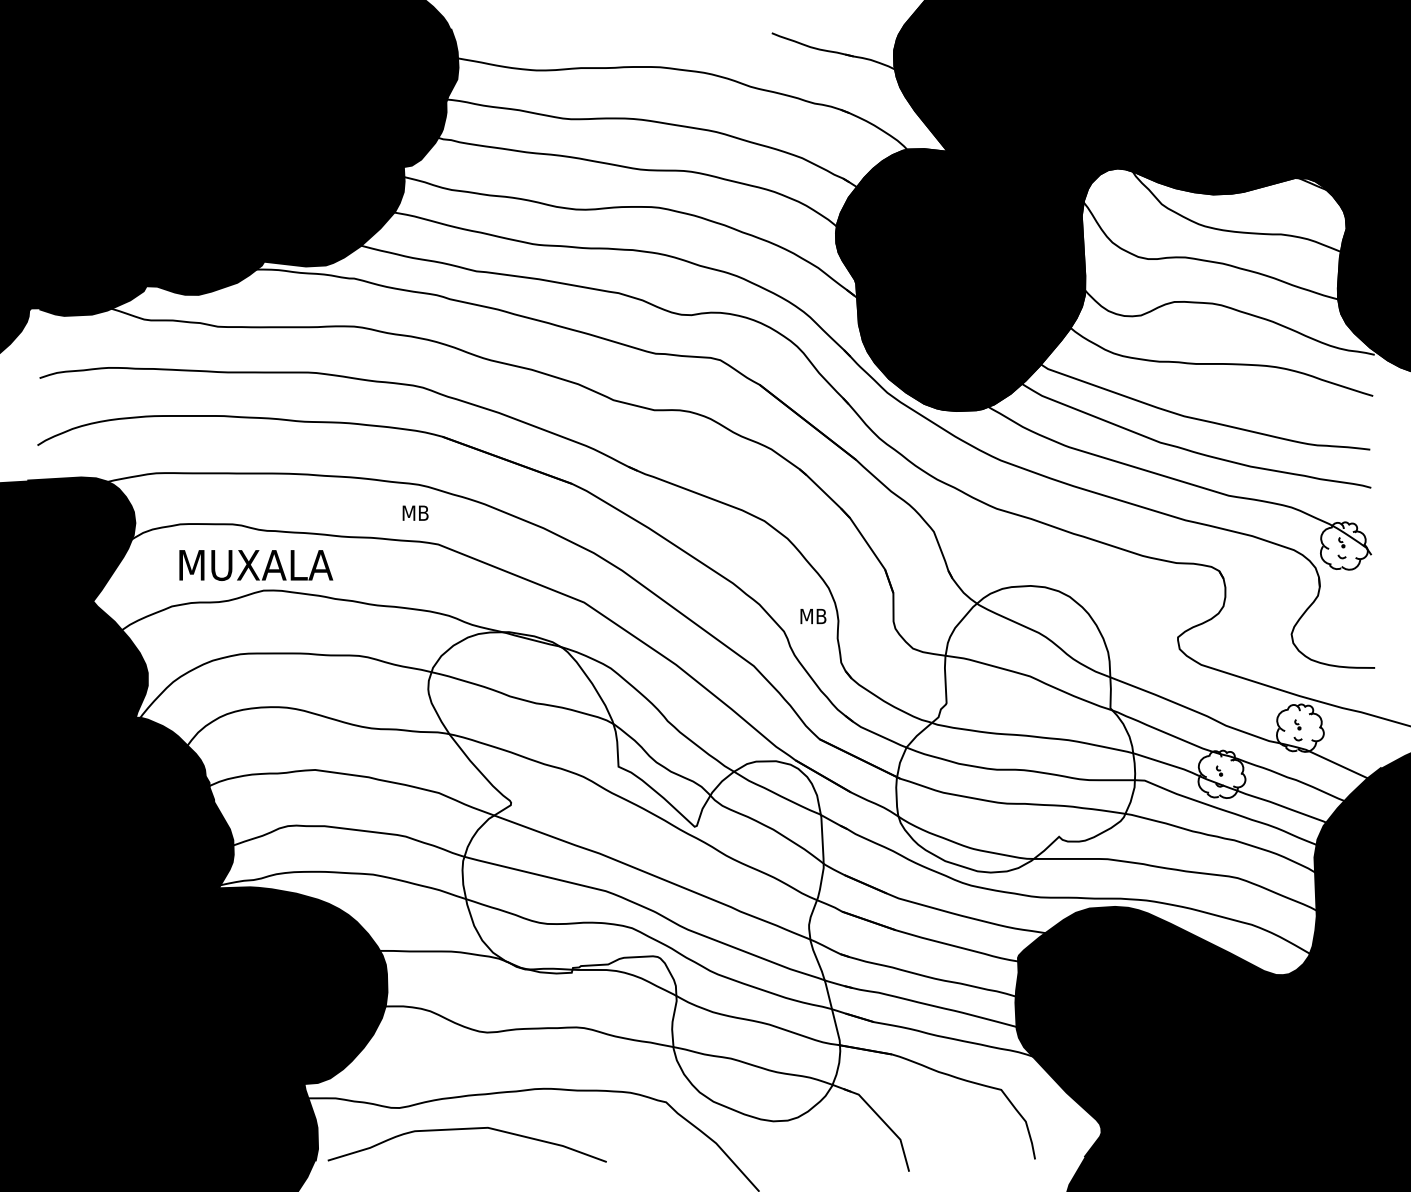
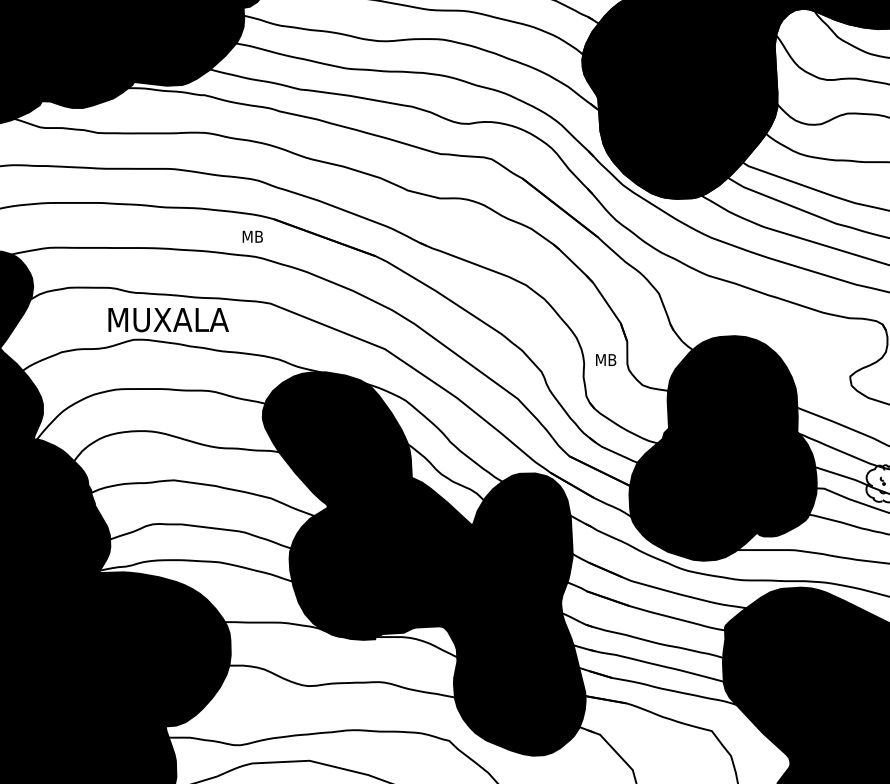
text: (415, 512) -> (252, 236), moved
text: (256, 565) -> (168, 320), moved
text: (813, 616) -> (606, 360), moved
fill: (1015, 728) -> (722, 447), added
fill: (634, 876) -> (424, 563), added

